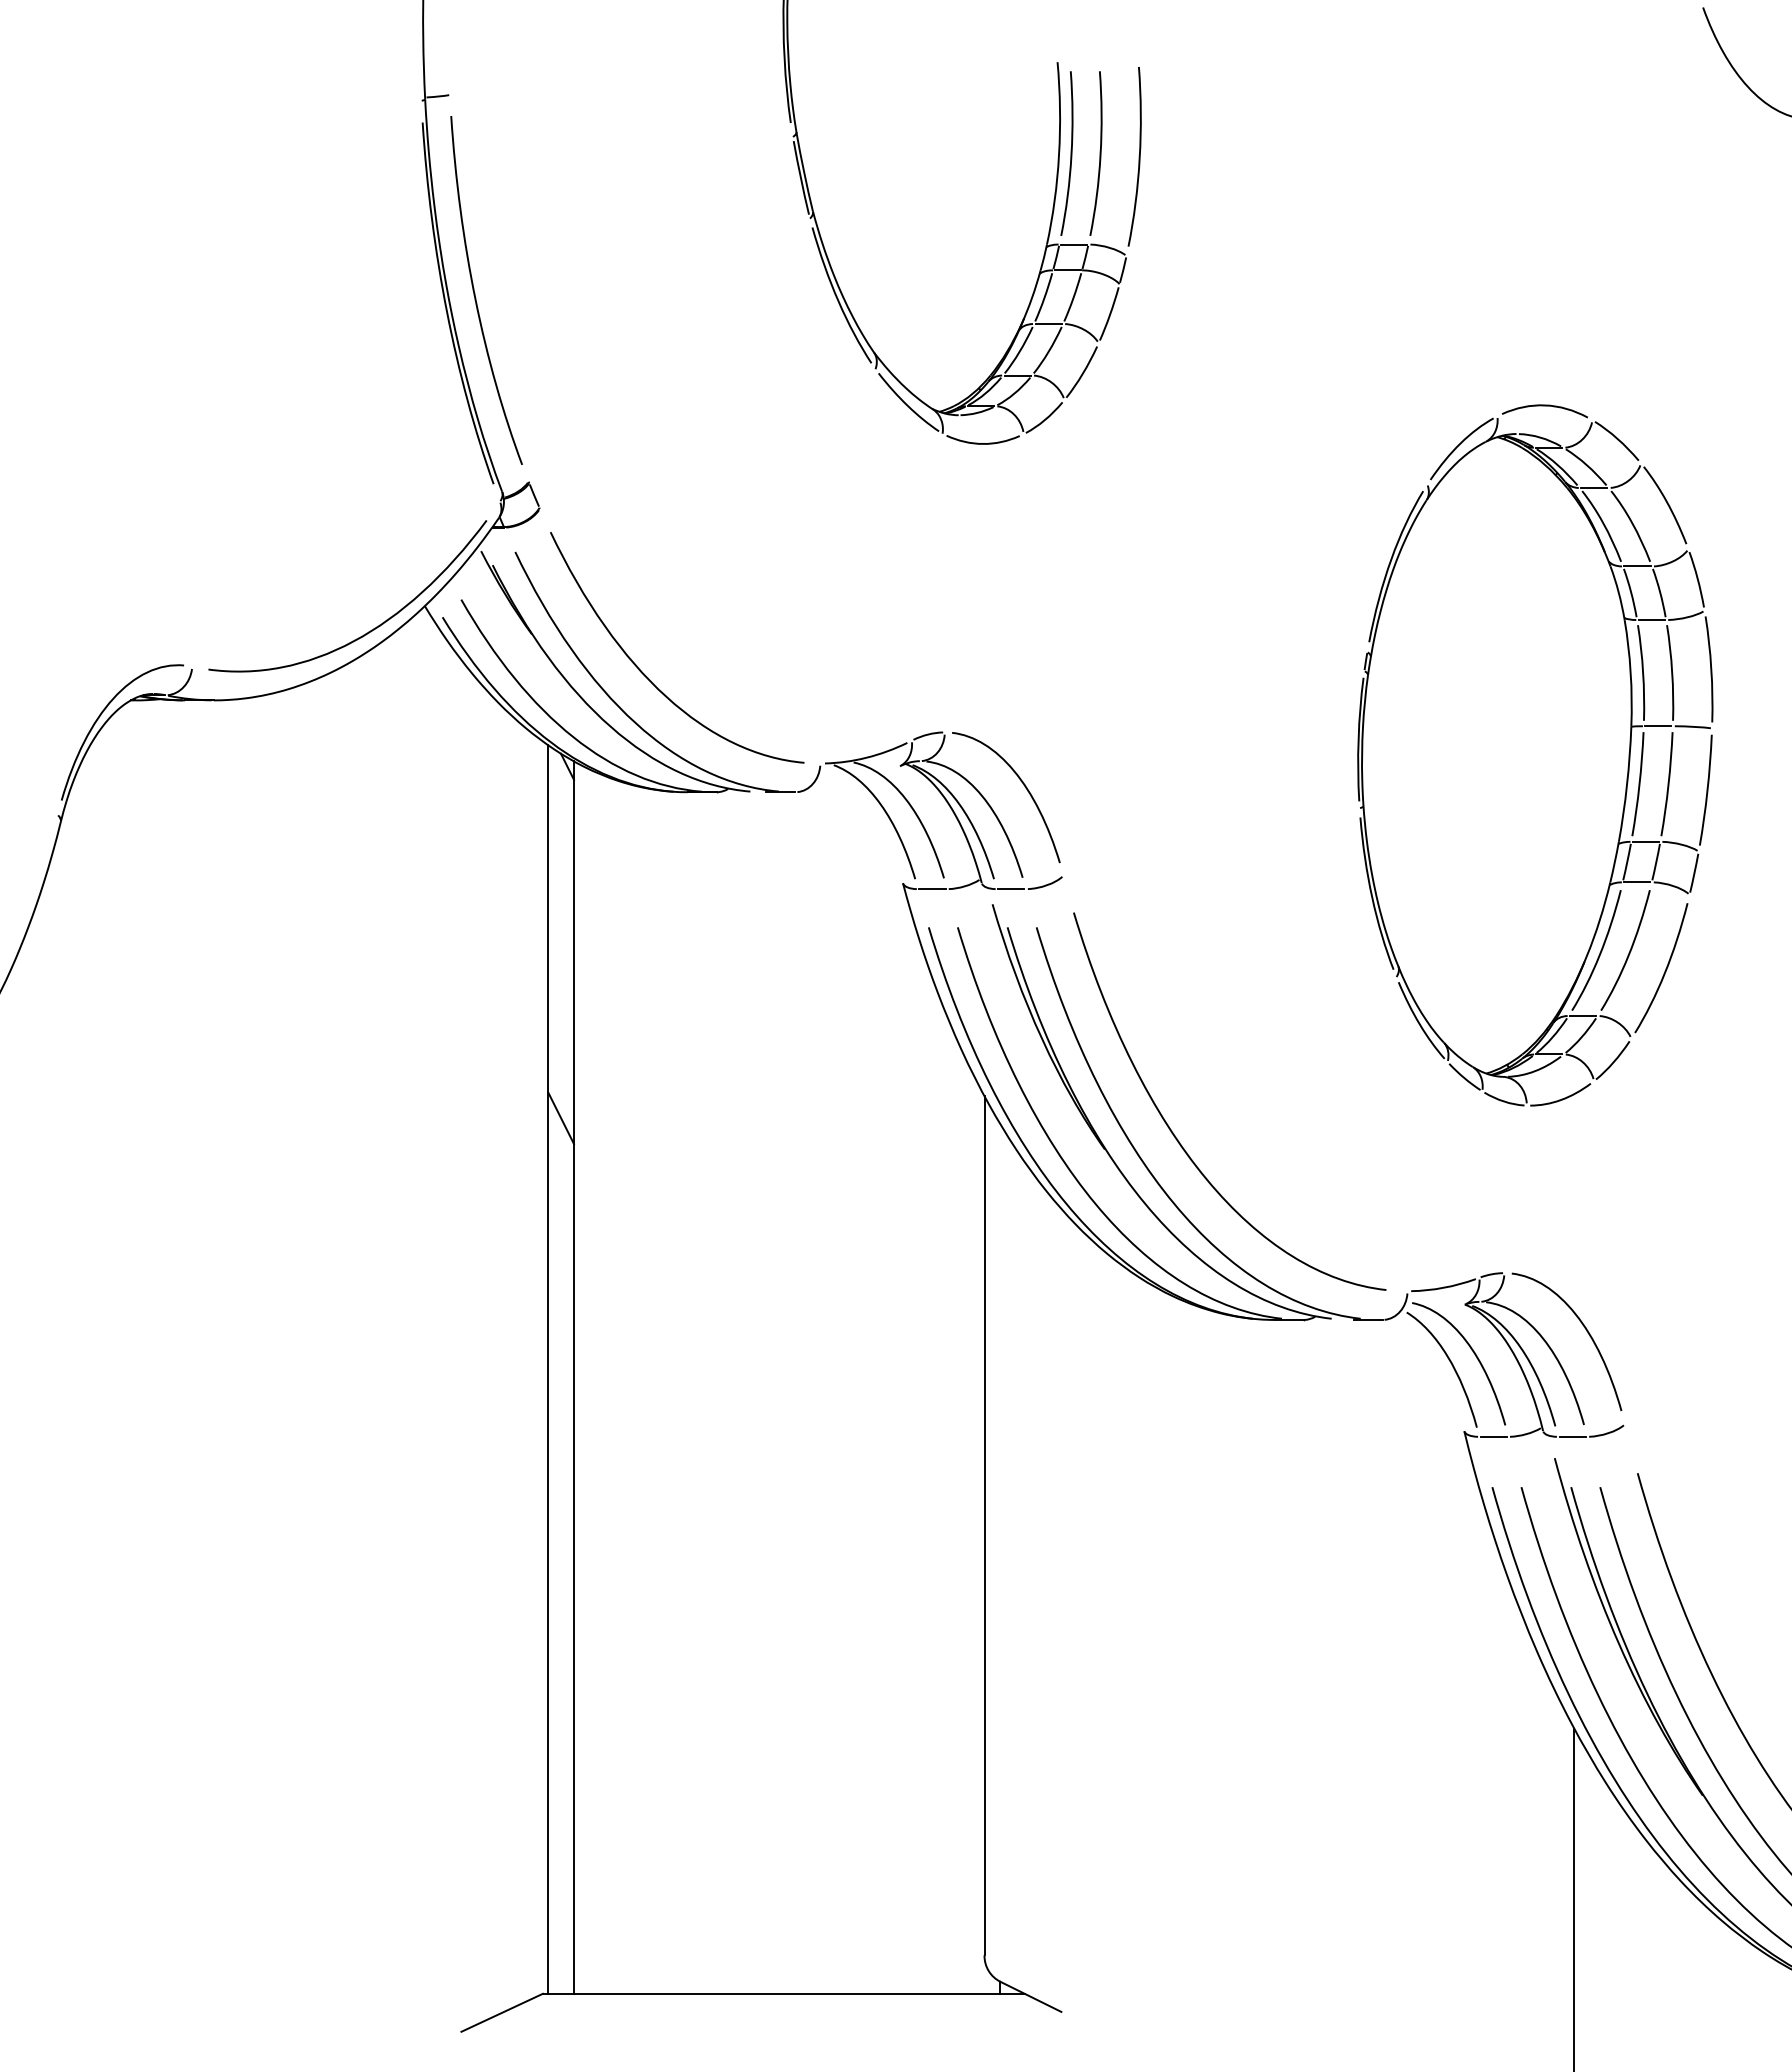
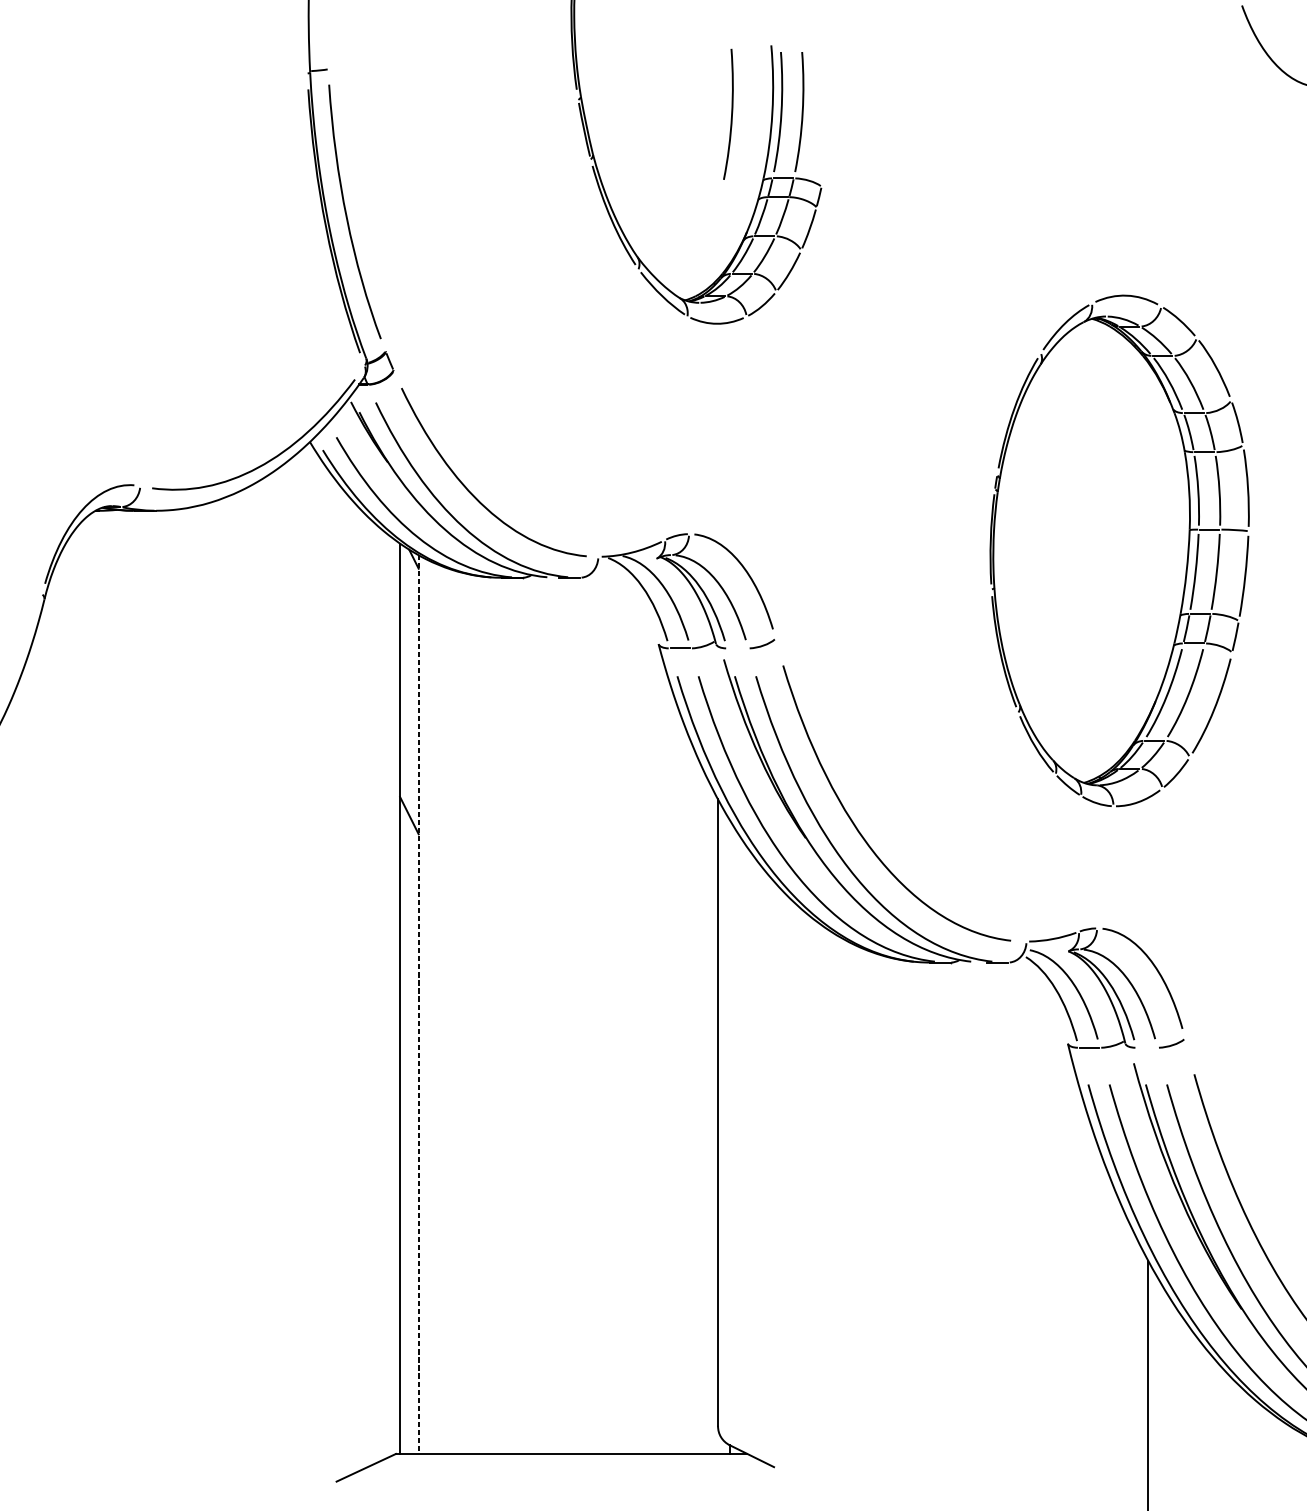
curve: (1138, 156) -> (731, 114), moved
line: (1011, 889) -> (737, 648), removed
line: (574, 1378) -> (419, 1005), solid -> dashed
line: (1572, 1436) -> (1146, 1047), removed

